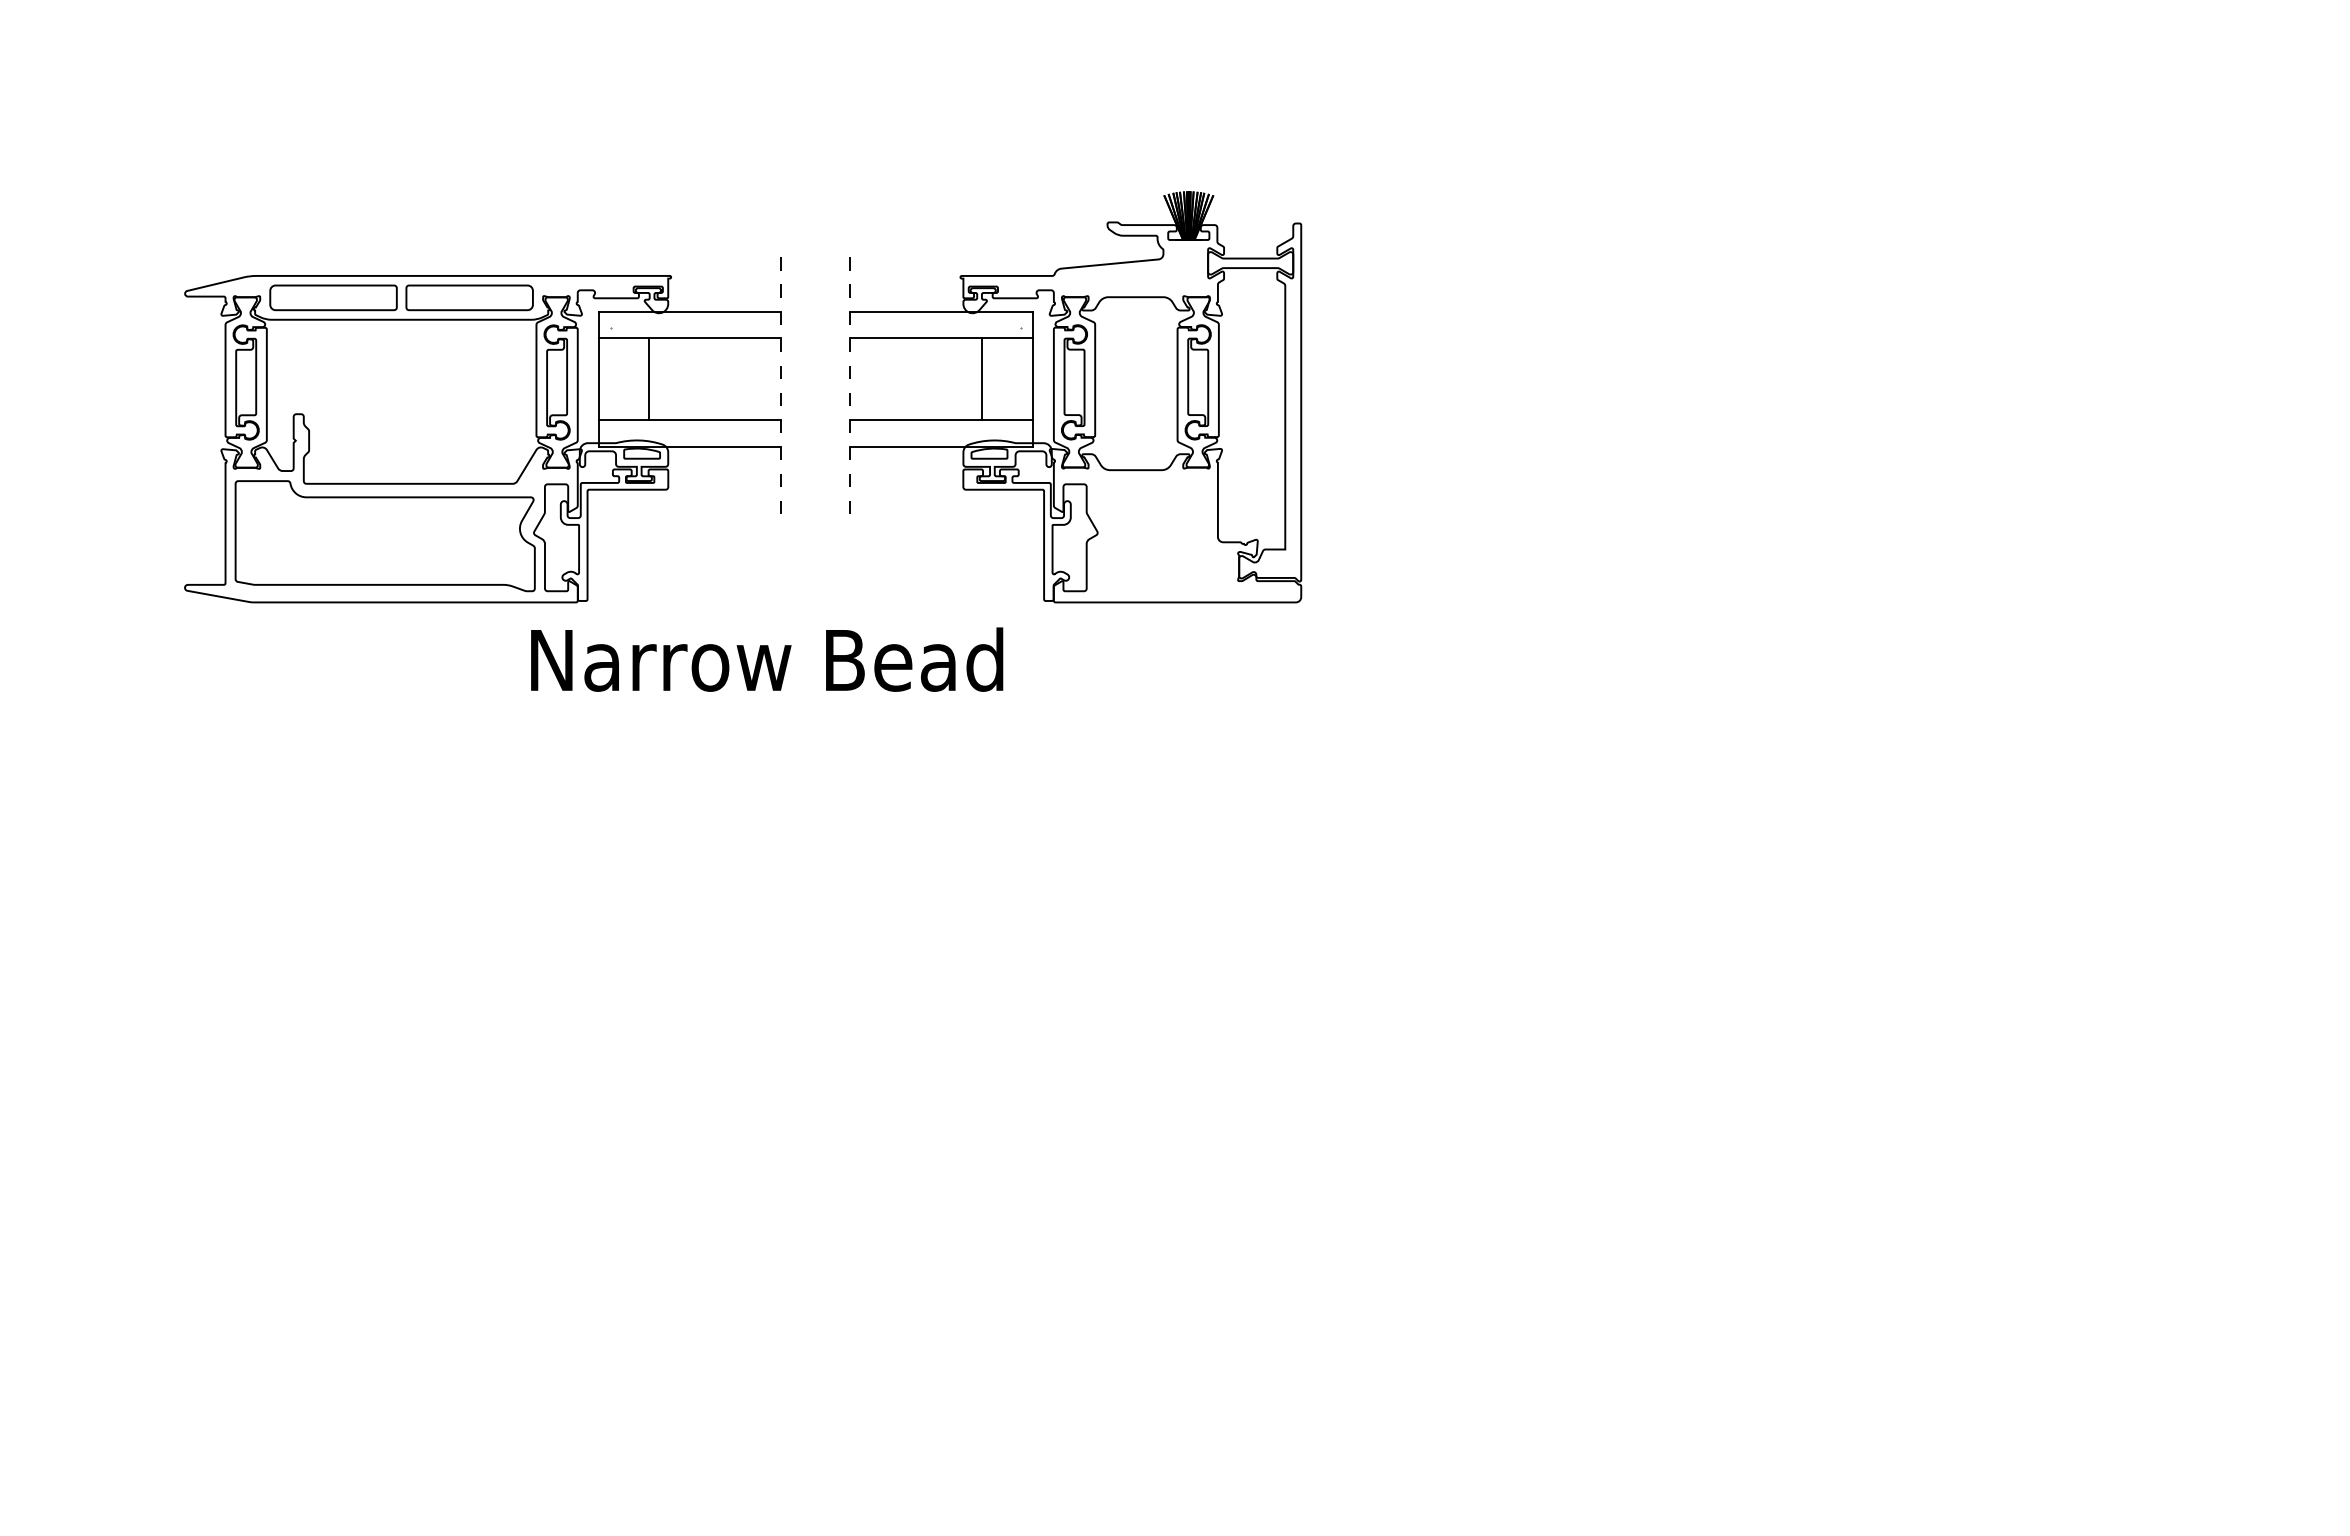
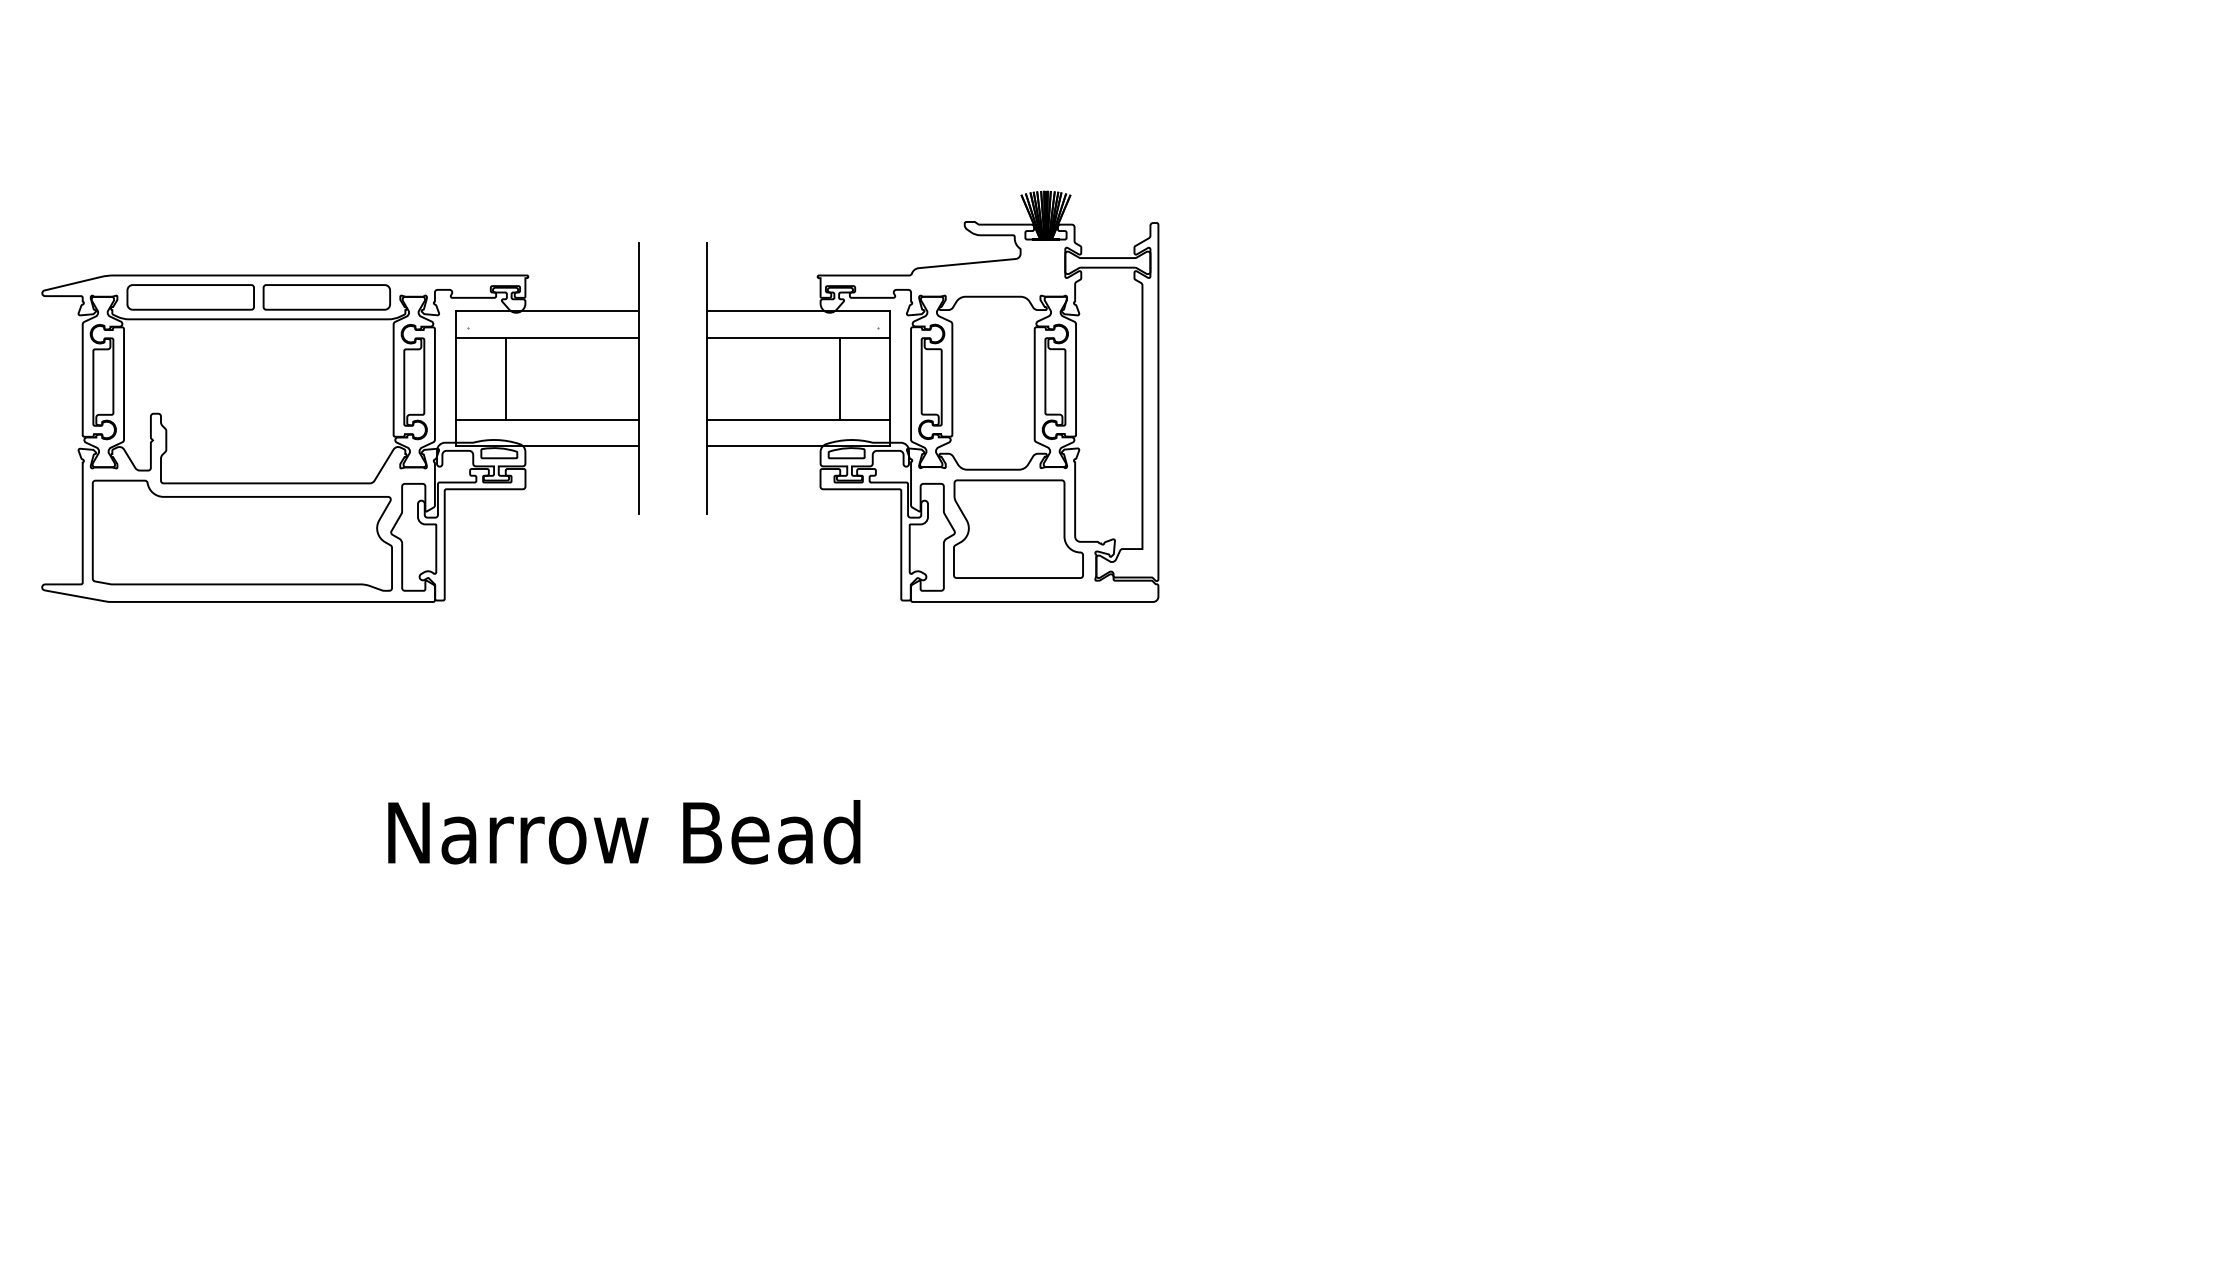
line: (781, 378) -> (638, 378), dashed -> solid
line: (850, 378) -> (707, 378), dashed -> solid
part: (1160, 529) -> (1017, 529), added
text: (767, 659) -> (624, 832), moved

